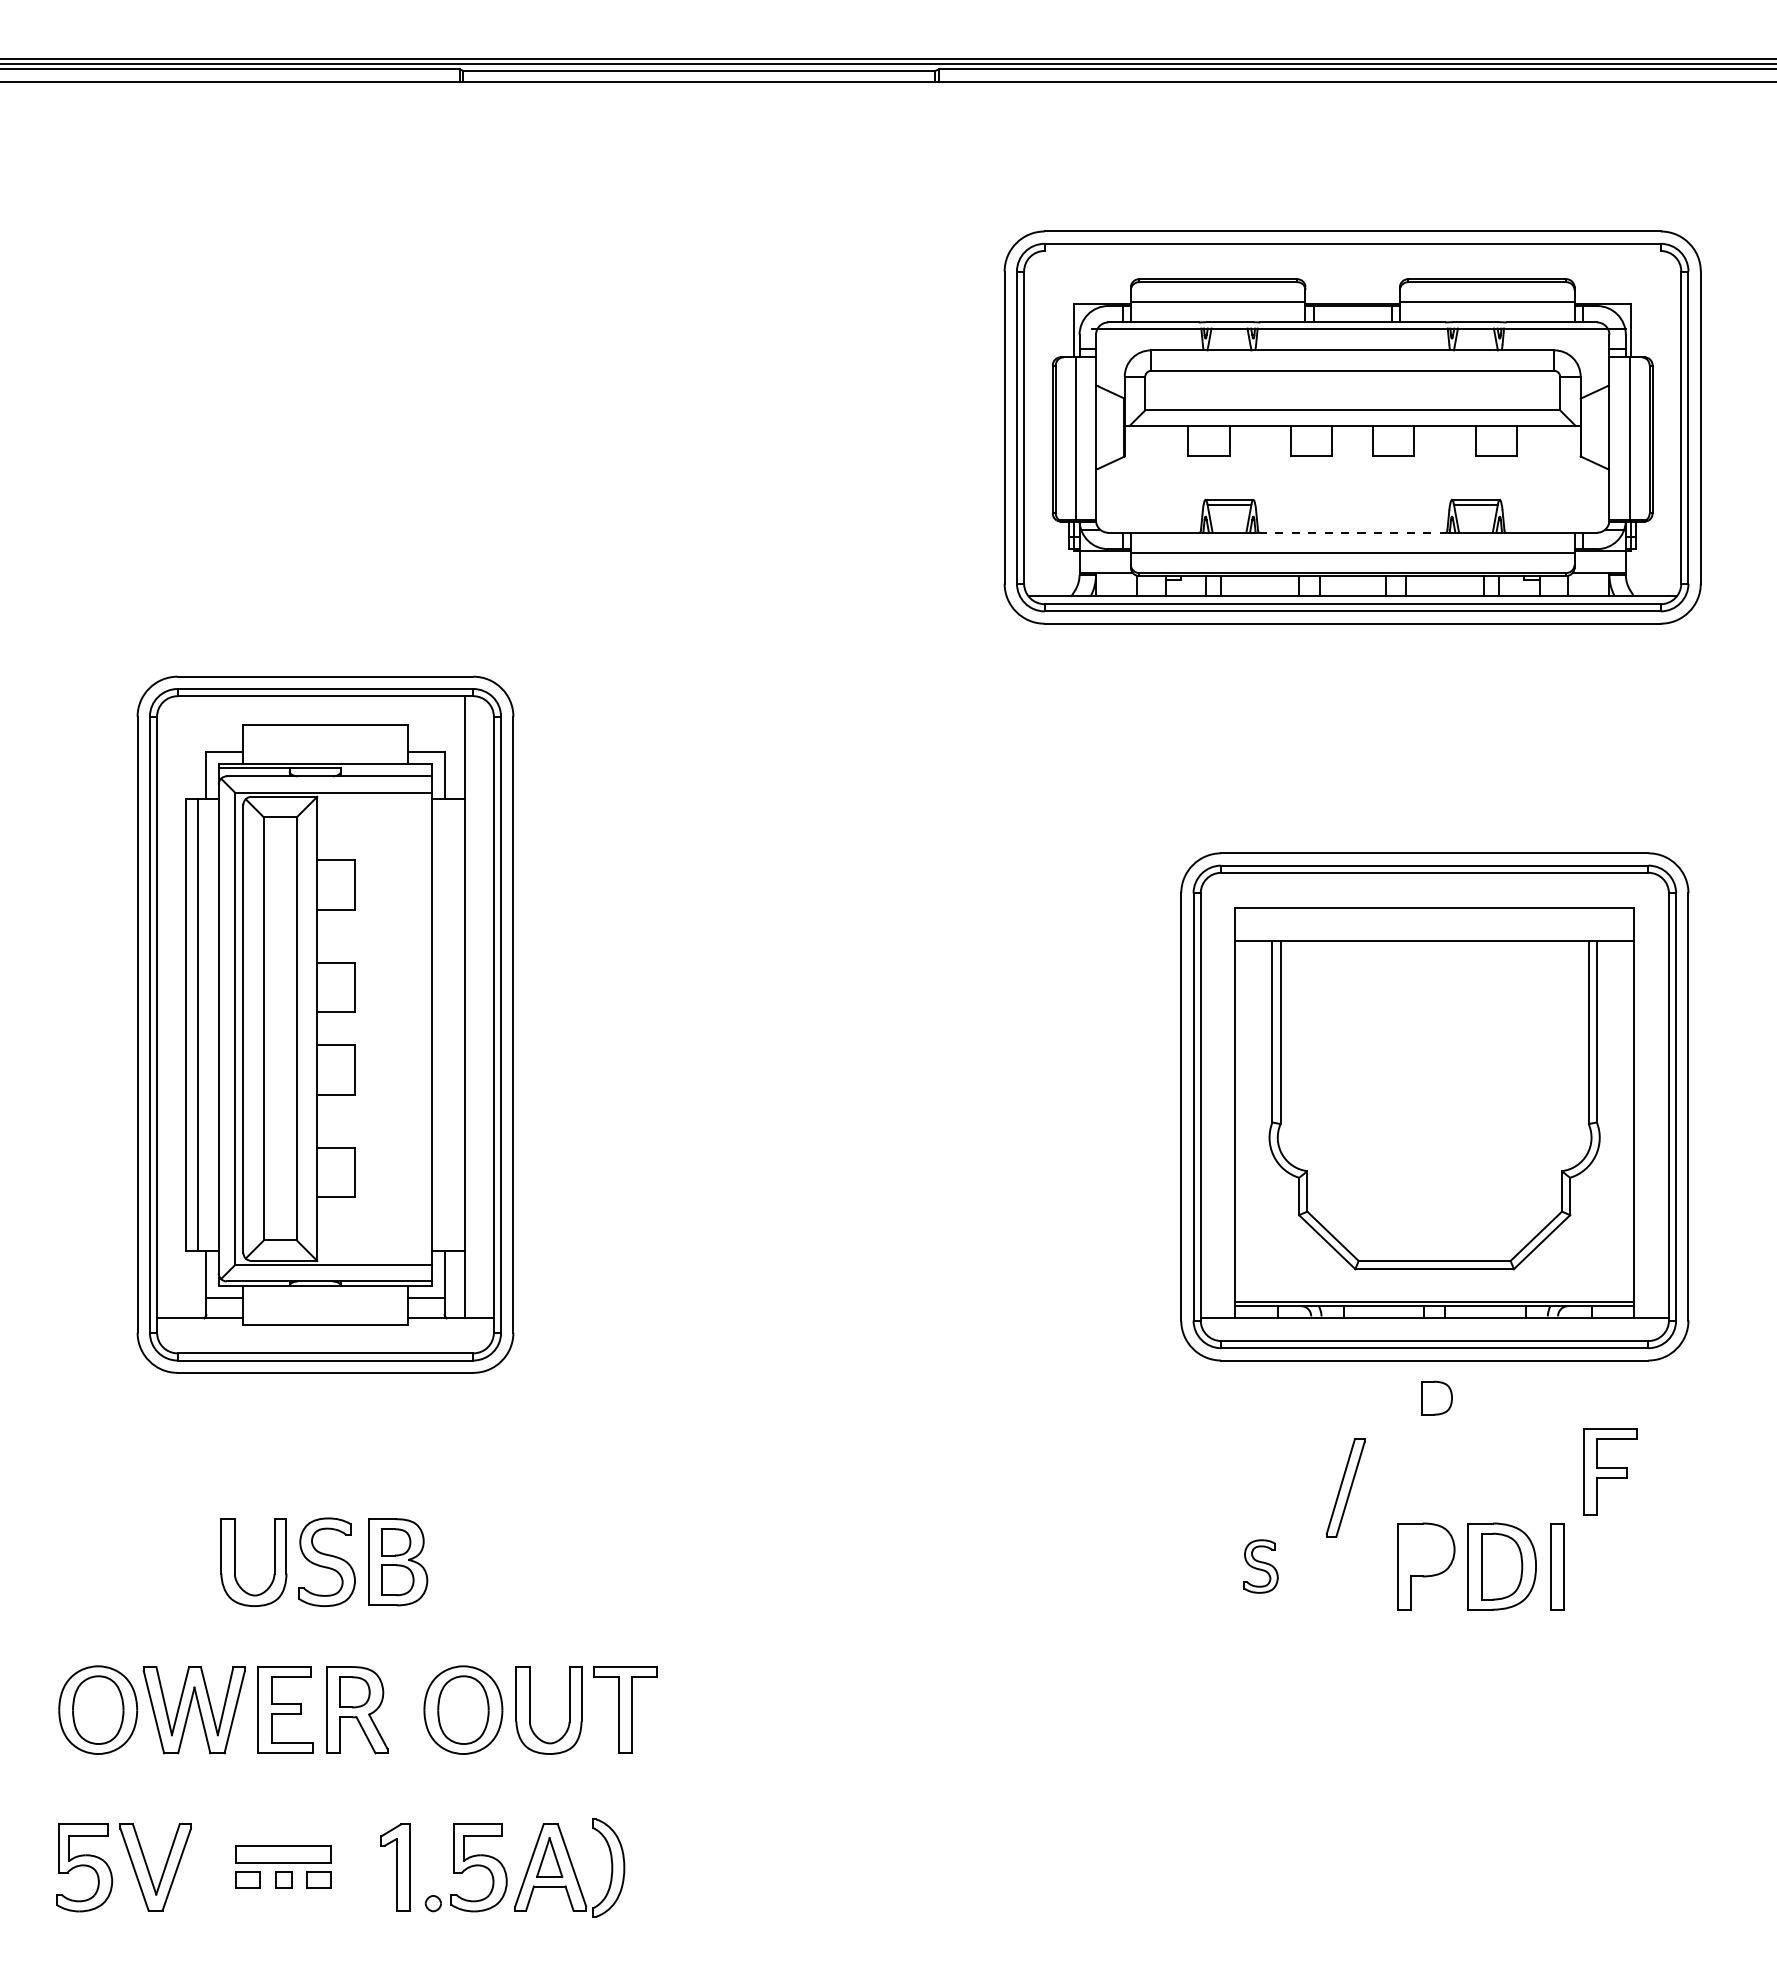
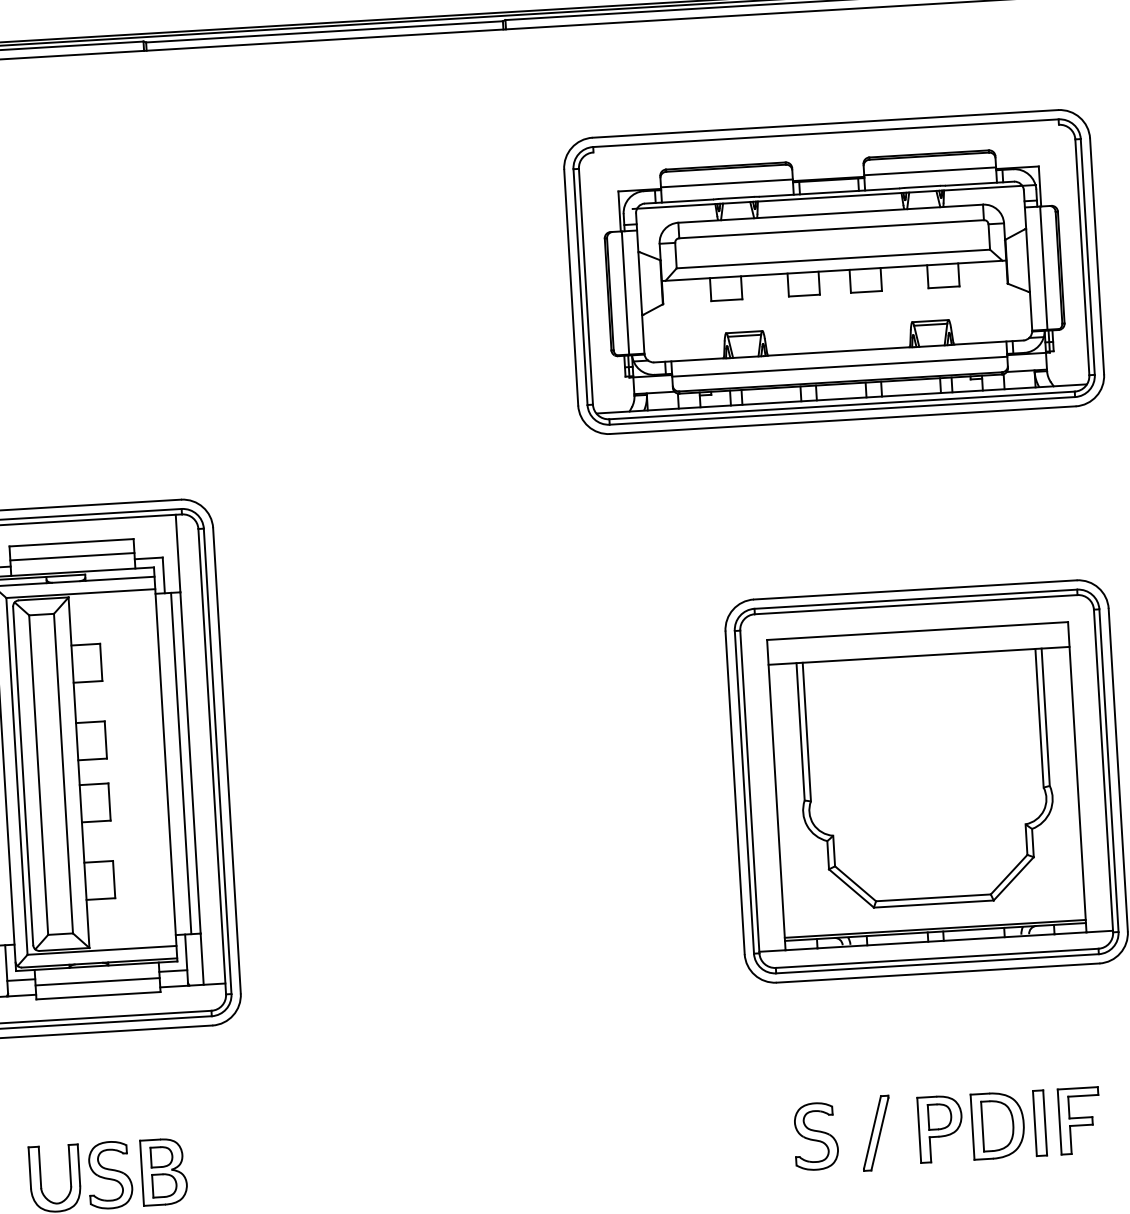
line: (1352, 532) -> (838, 351), dashed -> solid
line: (325, 743) -> (72, 556), added
line: (452, 1024) -> (180, 763), added
line: (325, 1306) -> (97, 982), added
part: (1436, 1397) -> (939, 1116), moved
part: (1610, 1471) -> (1079, 1120), moved
part: (1345, 1487) -> (876, 1132), moved
part: (1260, 1566) -> (815, 1136), size x1.67

